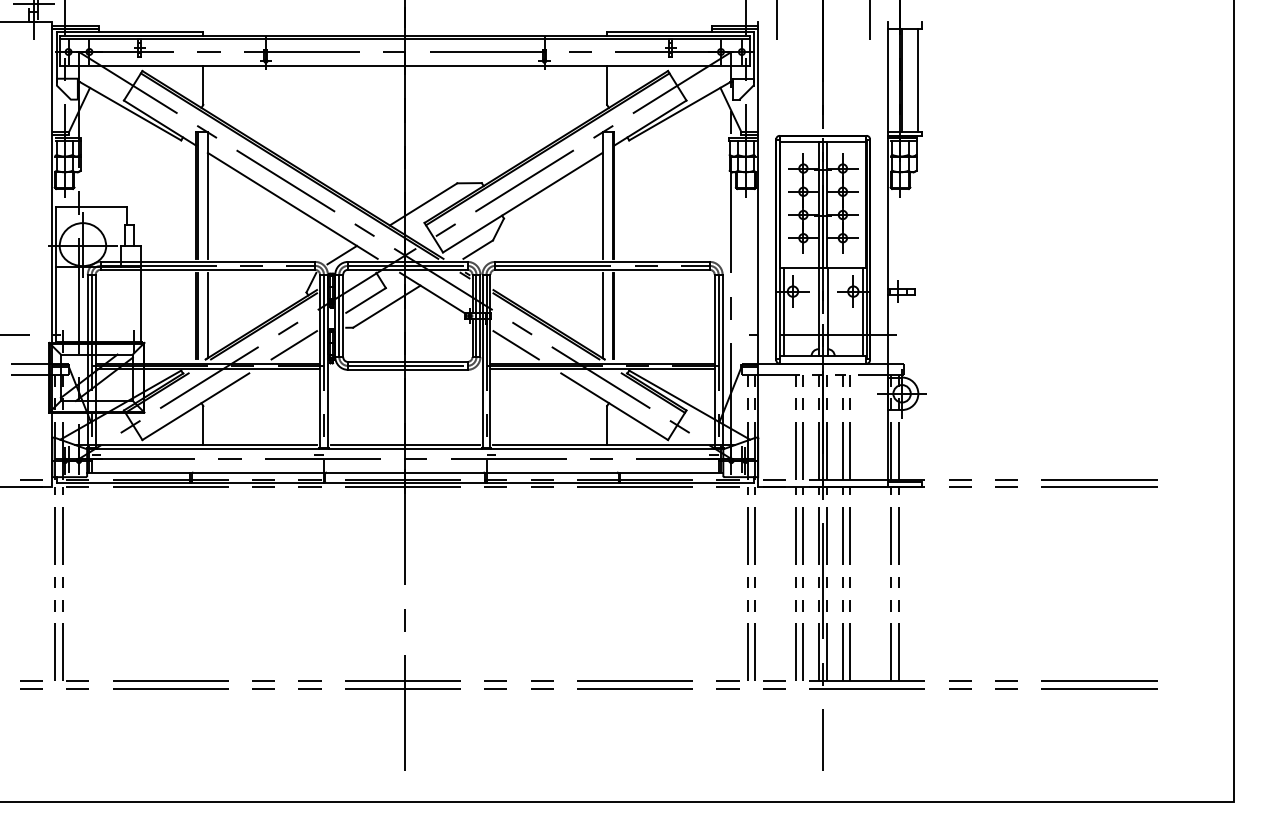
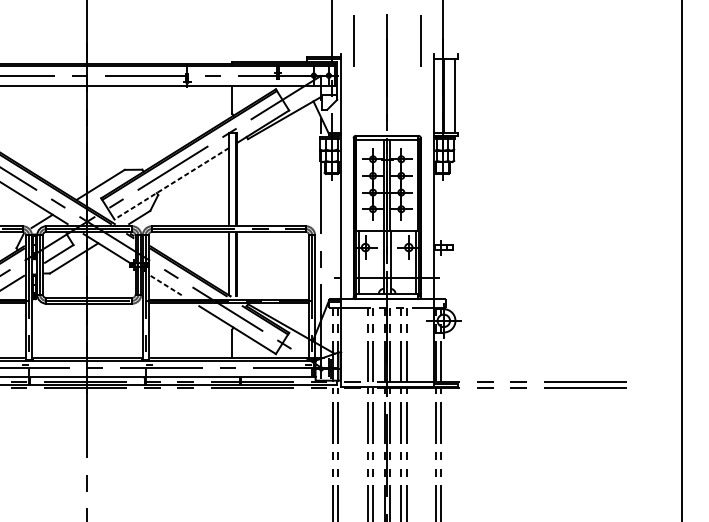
line: (522, 202) -> (171, 183), solid -> dashed
line: (516, 345) -> (167, 286), solid -> dashed

